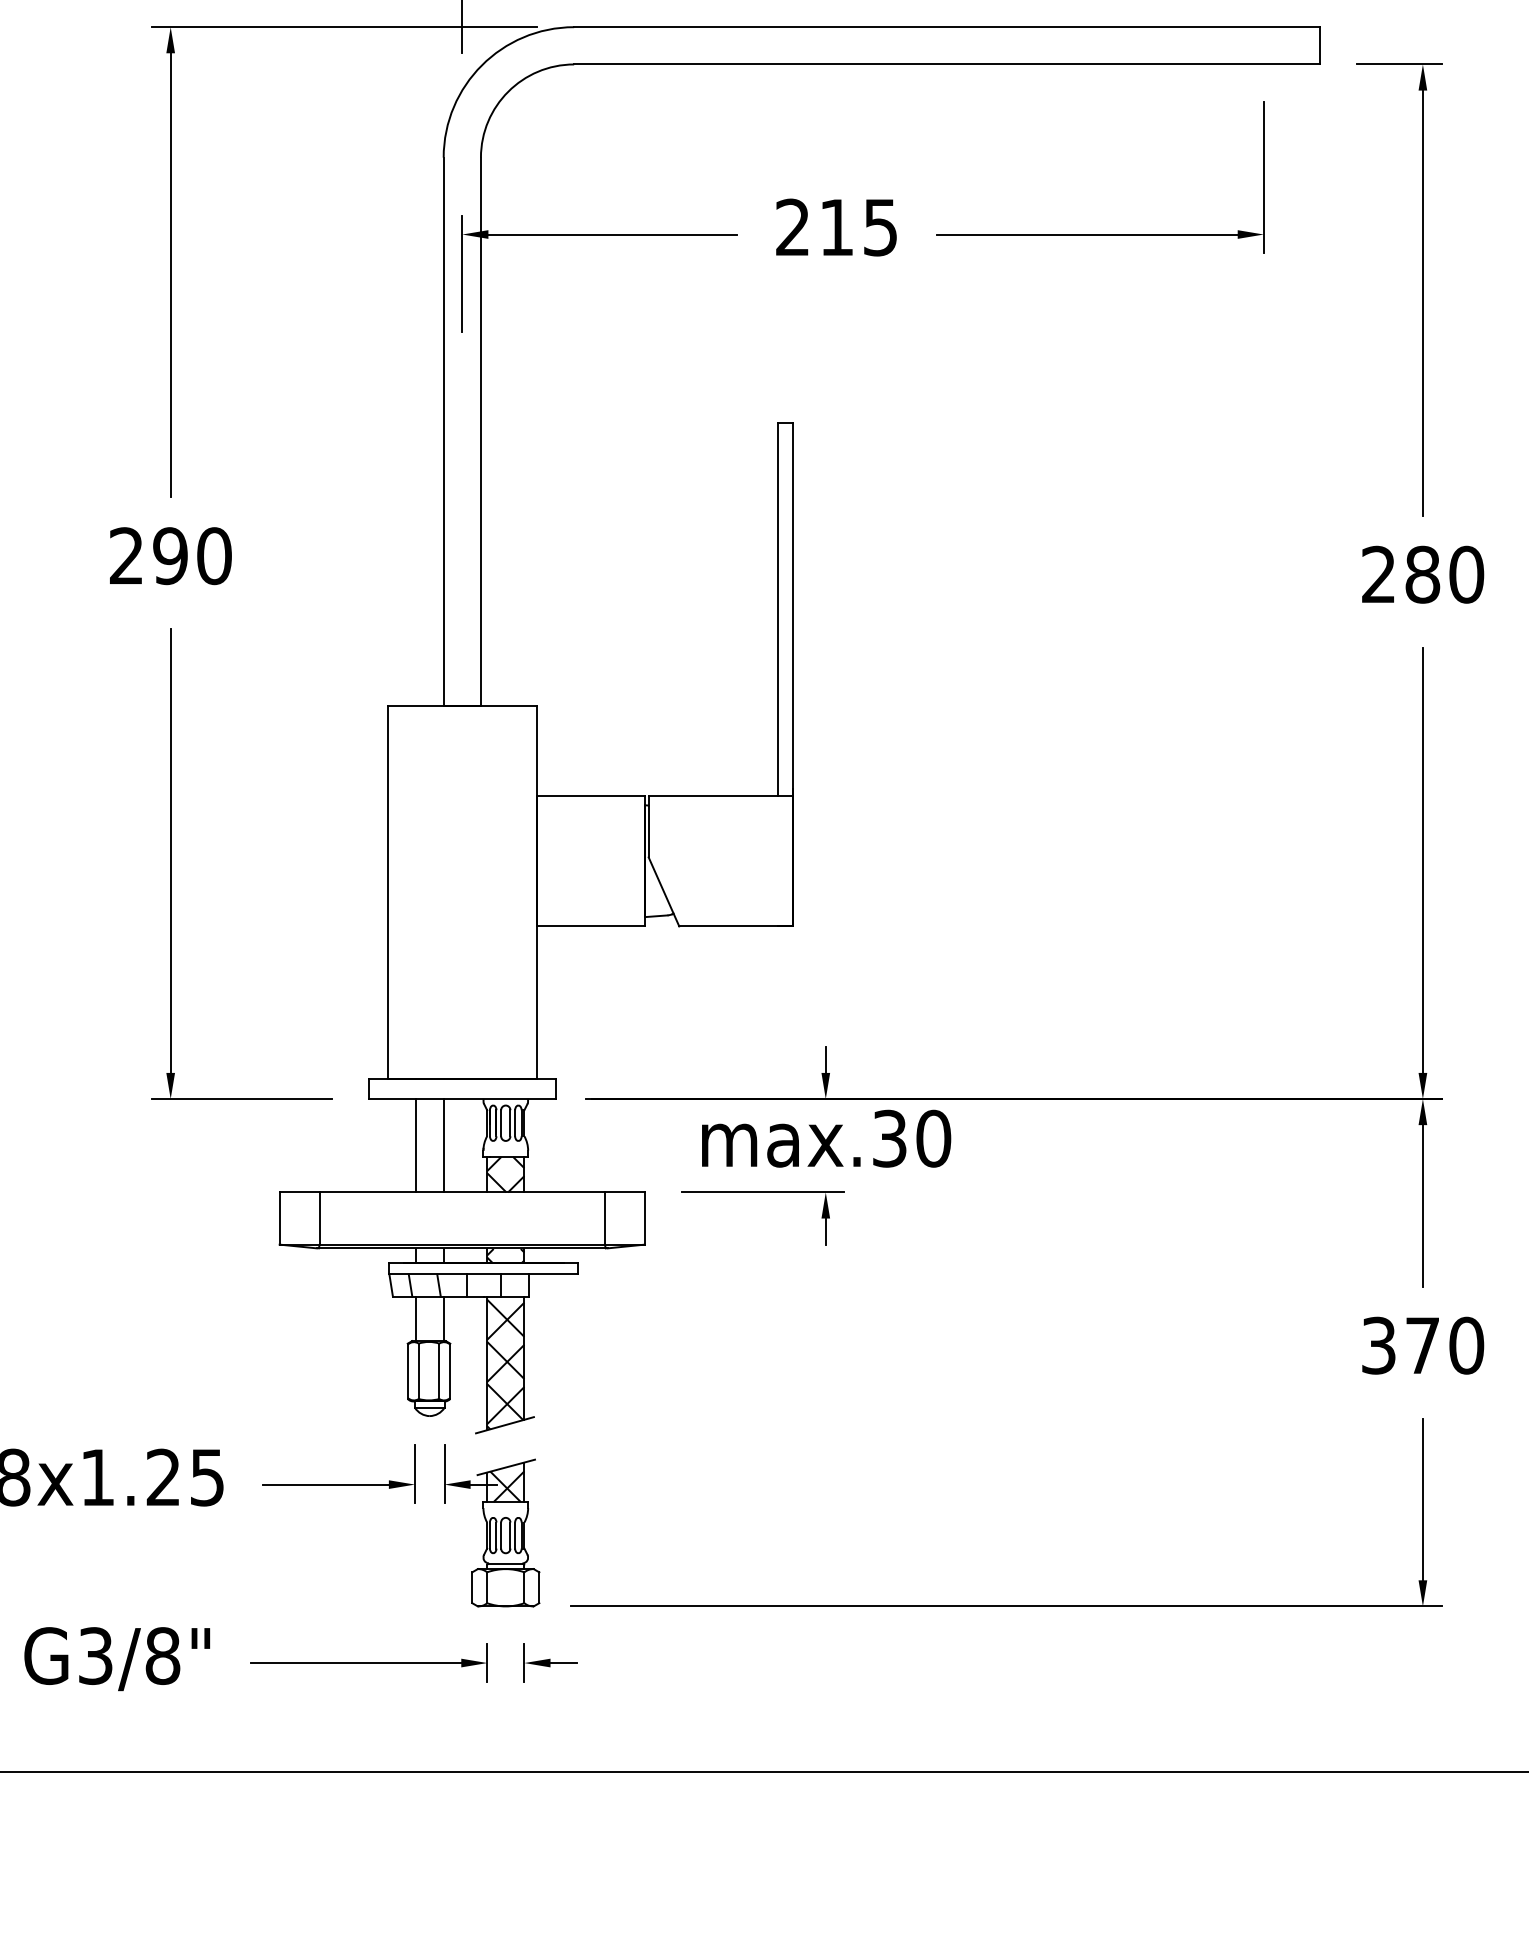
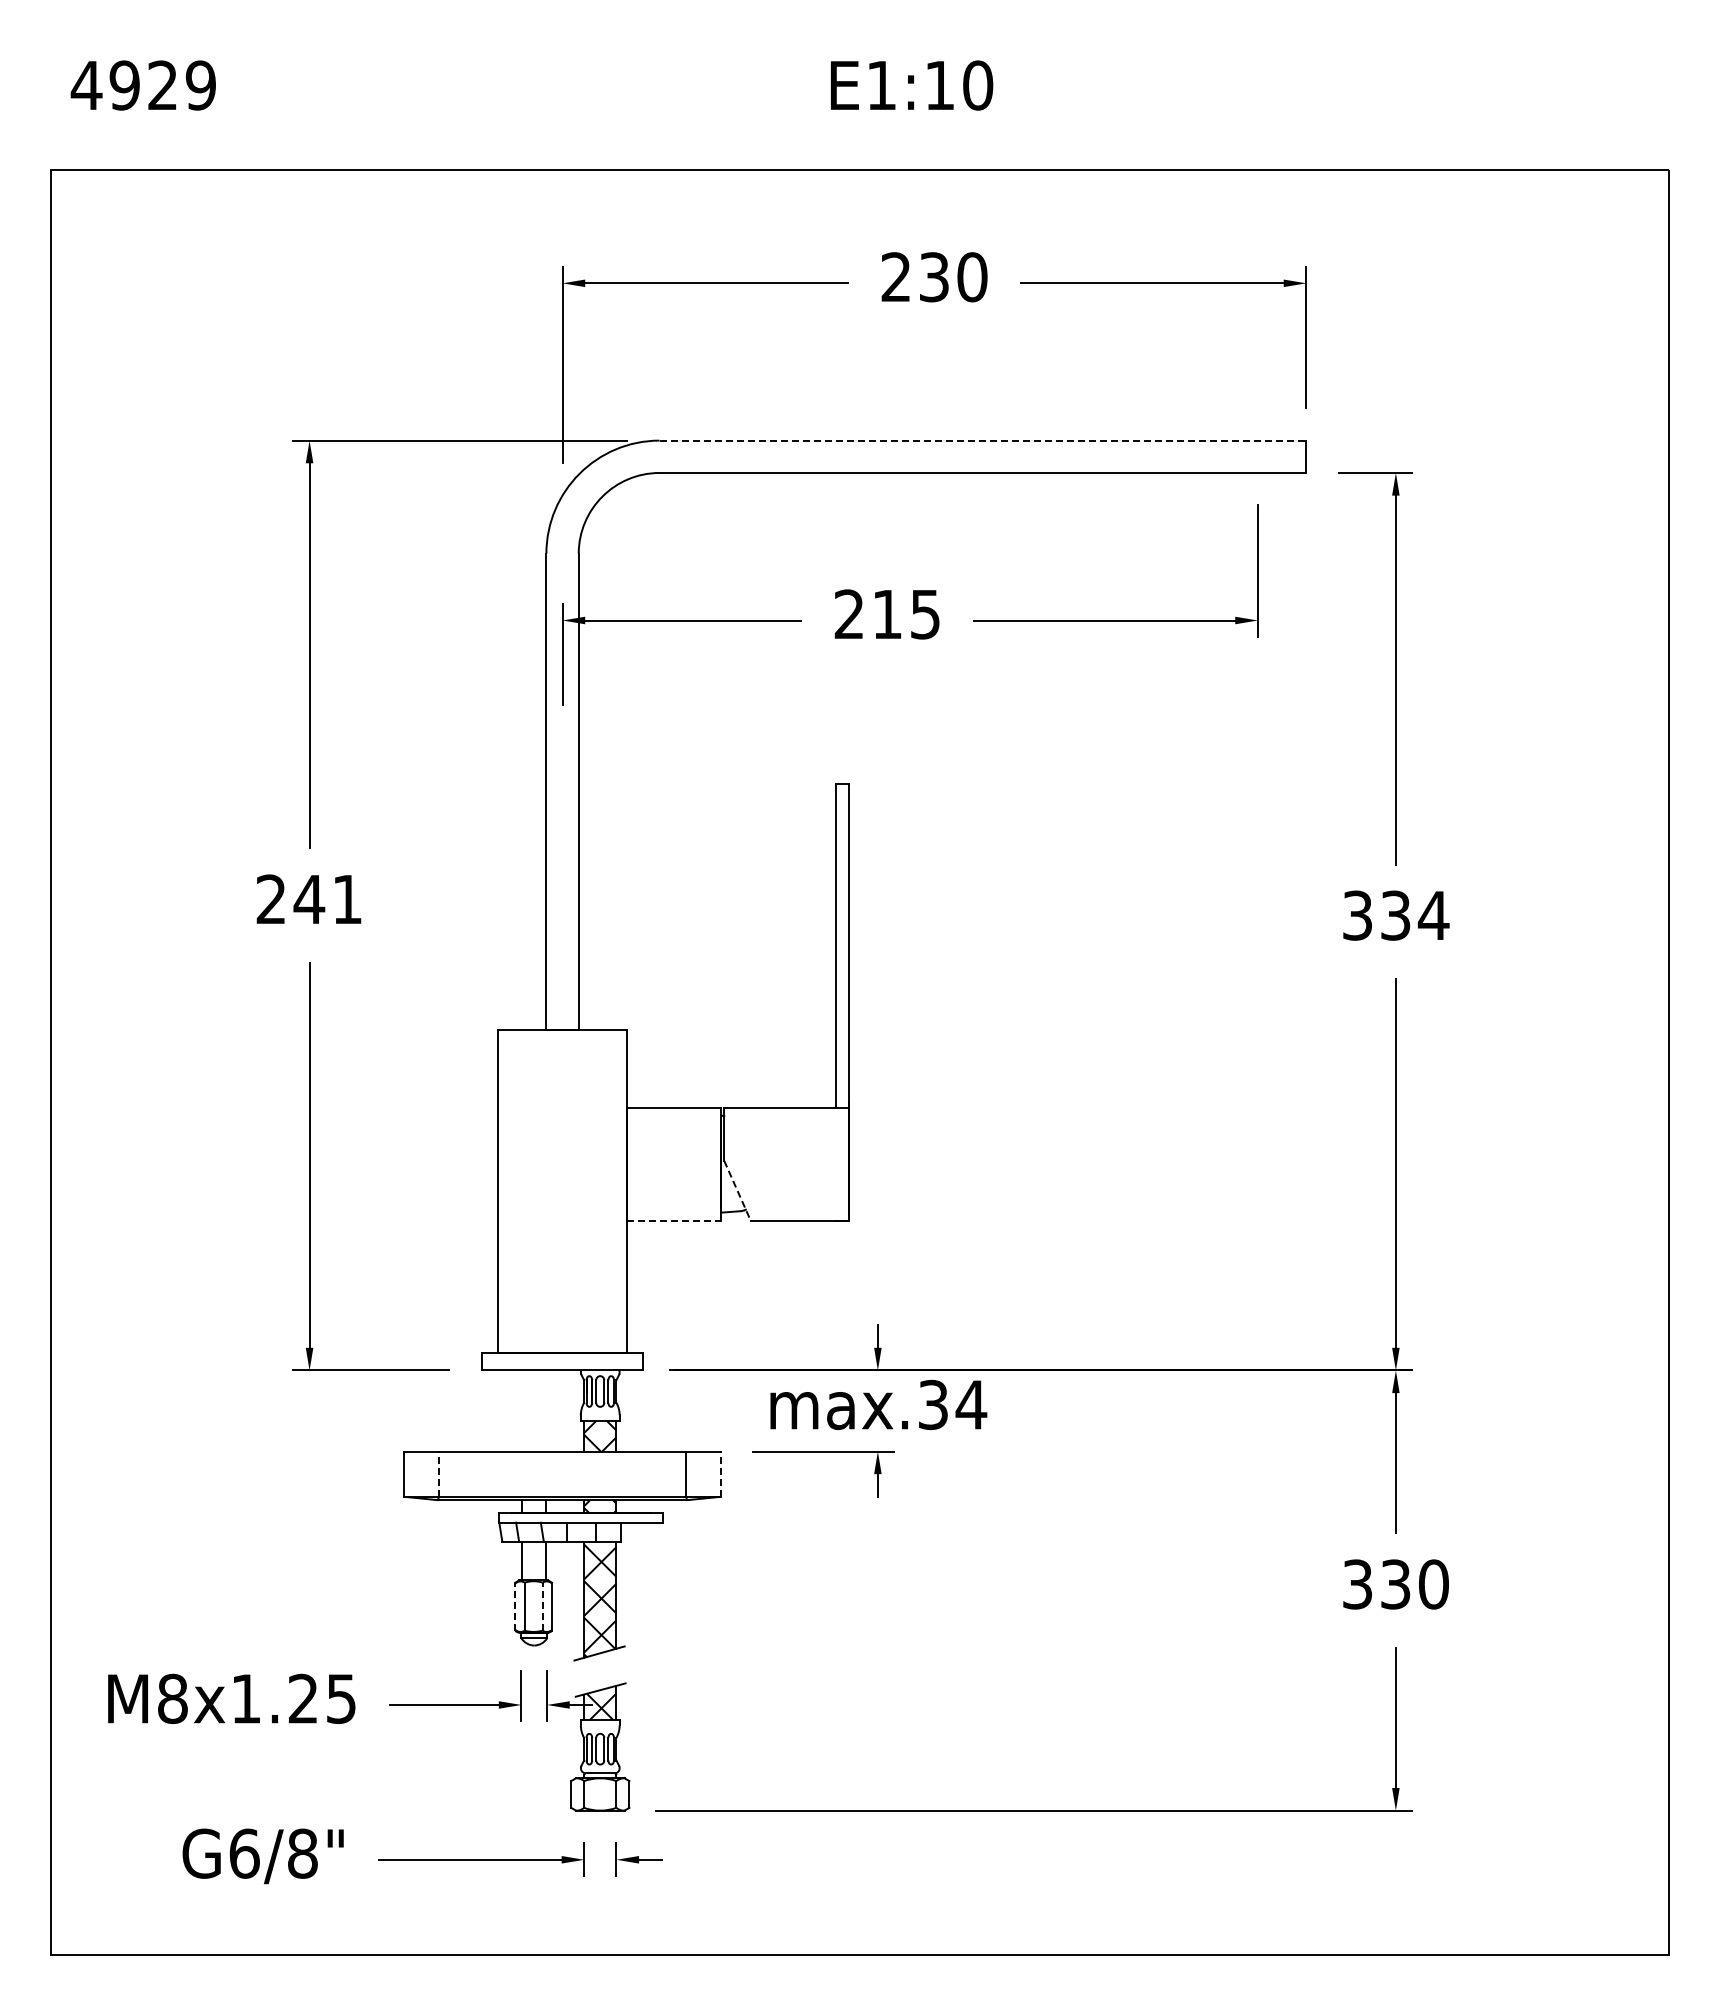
line: (947, 27) -> (983, 440), solid -> dashed
text: (191, 556) -> (327, 899), 290 -> 241
text: (1423, 574) -> (1396, 915), 280 -> 334
line: (663, 891) -> (737, 1190), solid -> dashed
line: (591, 926) -> (674, 1220), solid -> dashed
text: (933, 1138) -> (971, 1404), max.30 -> max.34
line: (416, 1145) -> (522, 1410), removed
line: (443, 1145) -> (546, 1410), removed
line: (319, 1218) -> (438, 1474), solid -> dashed
line: (645, 1218) -> (721, 1474), solid -> dashed
text: (1422, 1345) -> (1395, 1584), 370 -> 330
line: (408, 1371) -> (515, 1606), solid -> dashed
line: (439, 1371) -> (542, 1606), solid -> dashed
text: (95, 1655) -> (244, 1853), G3/8" -> G6/8"

